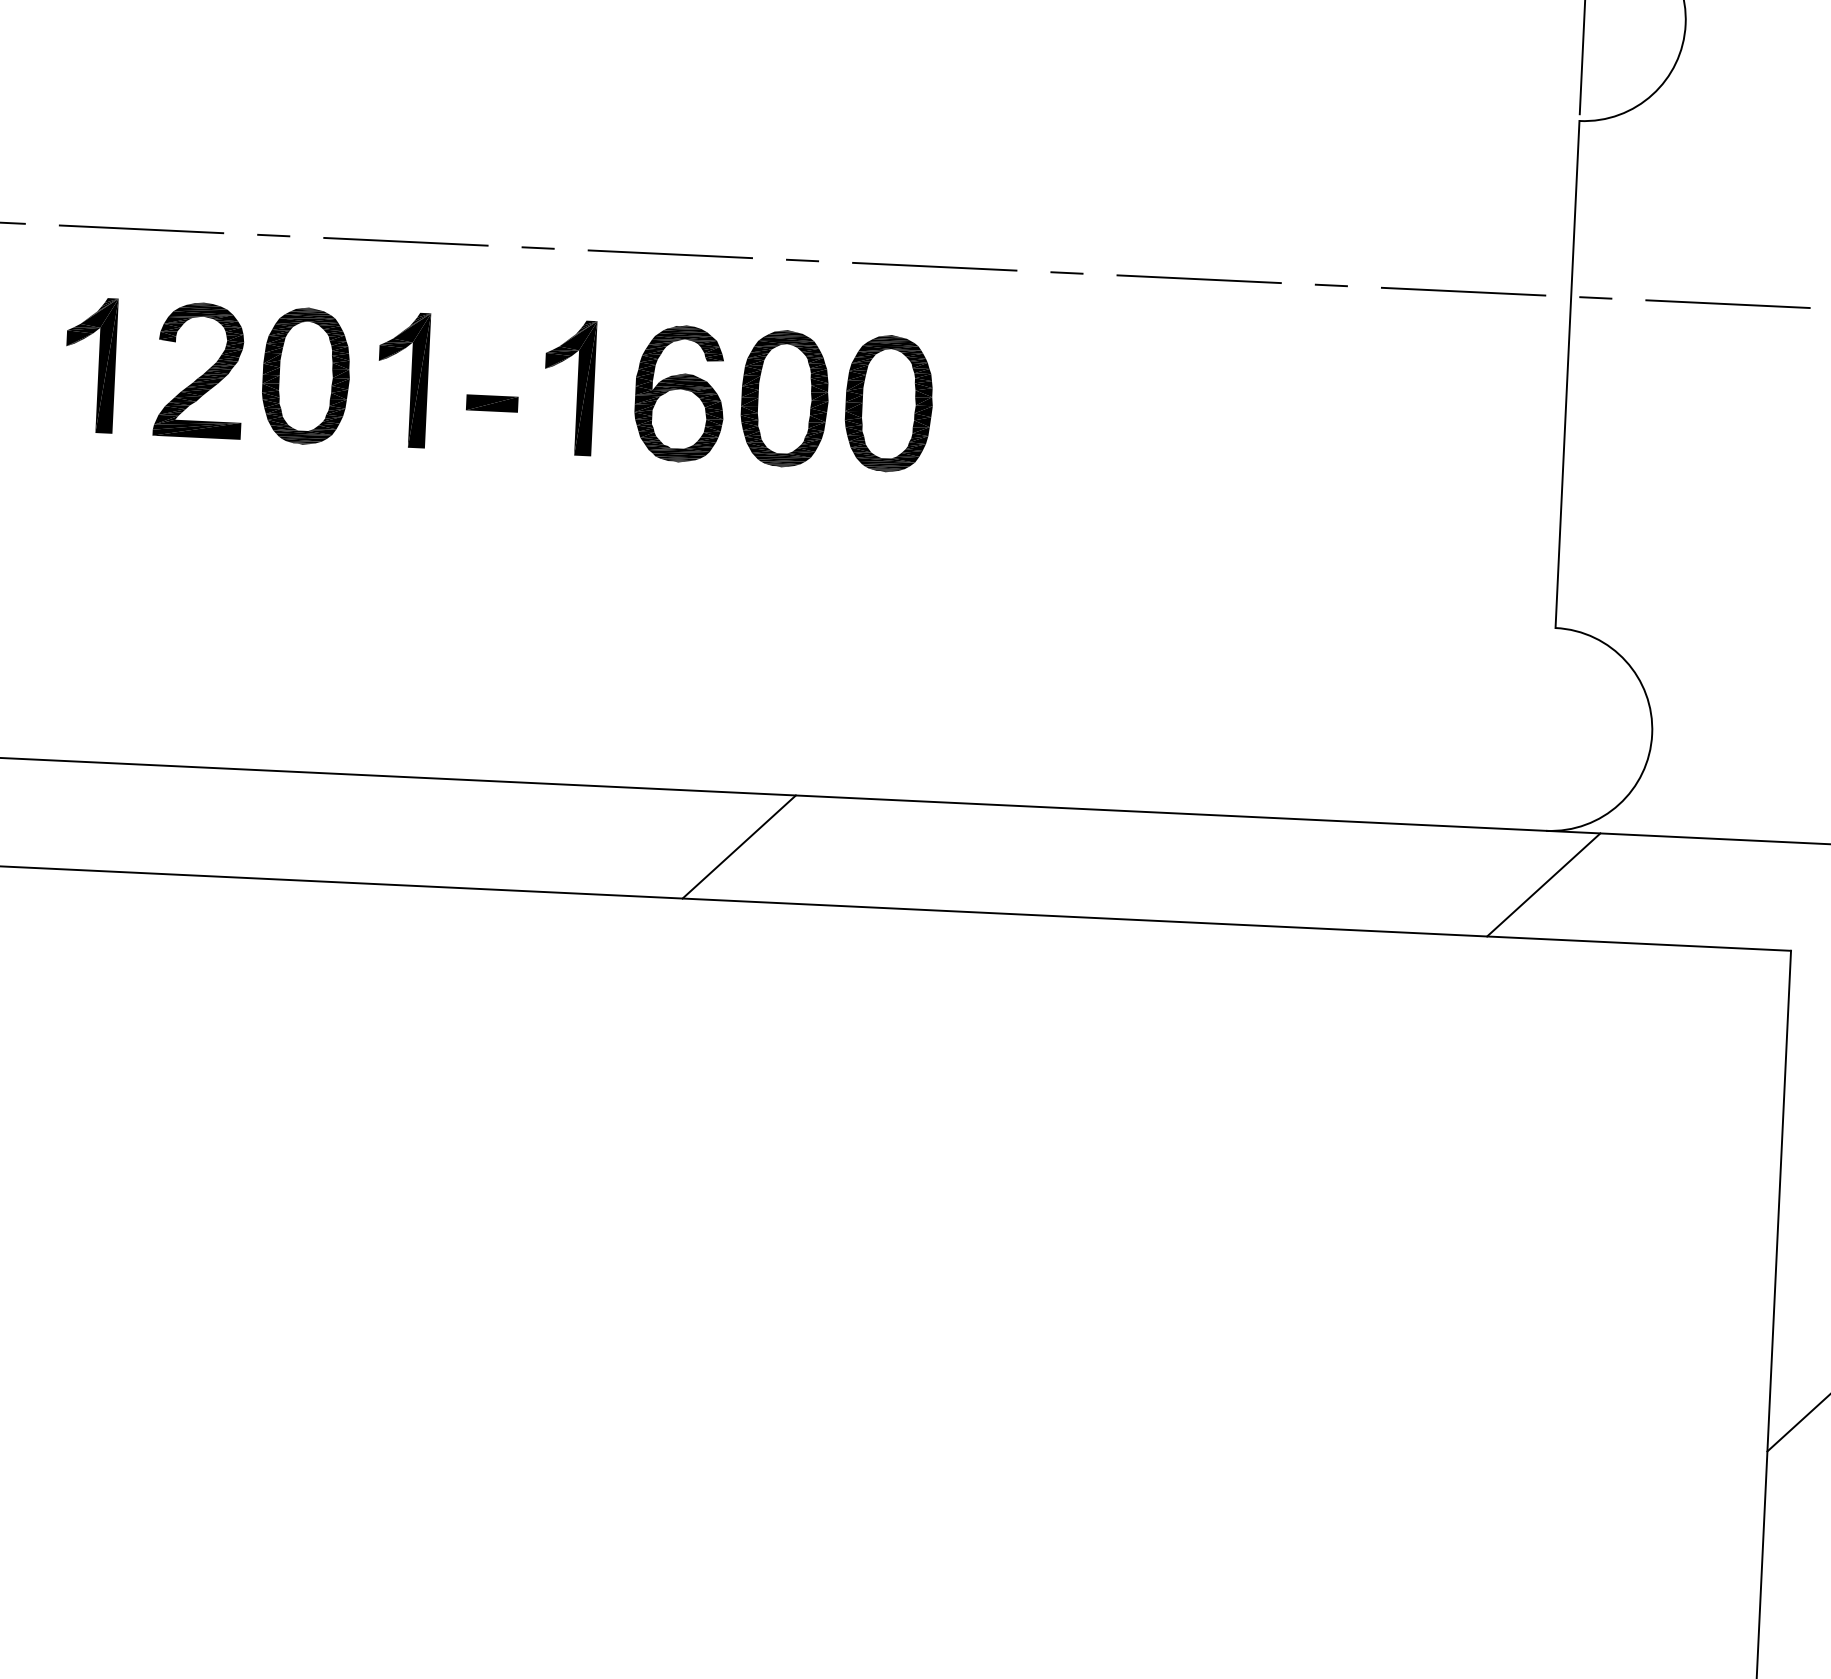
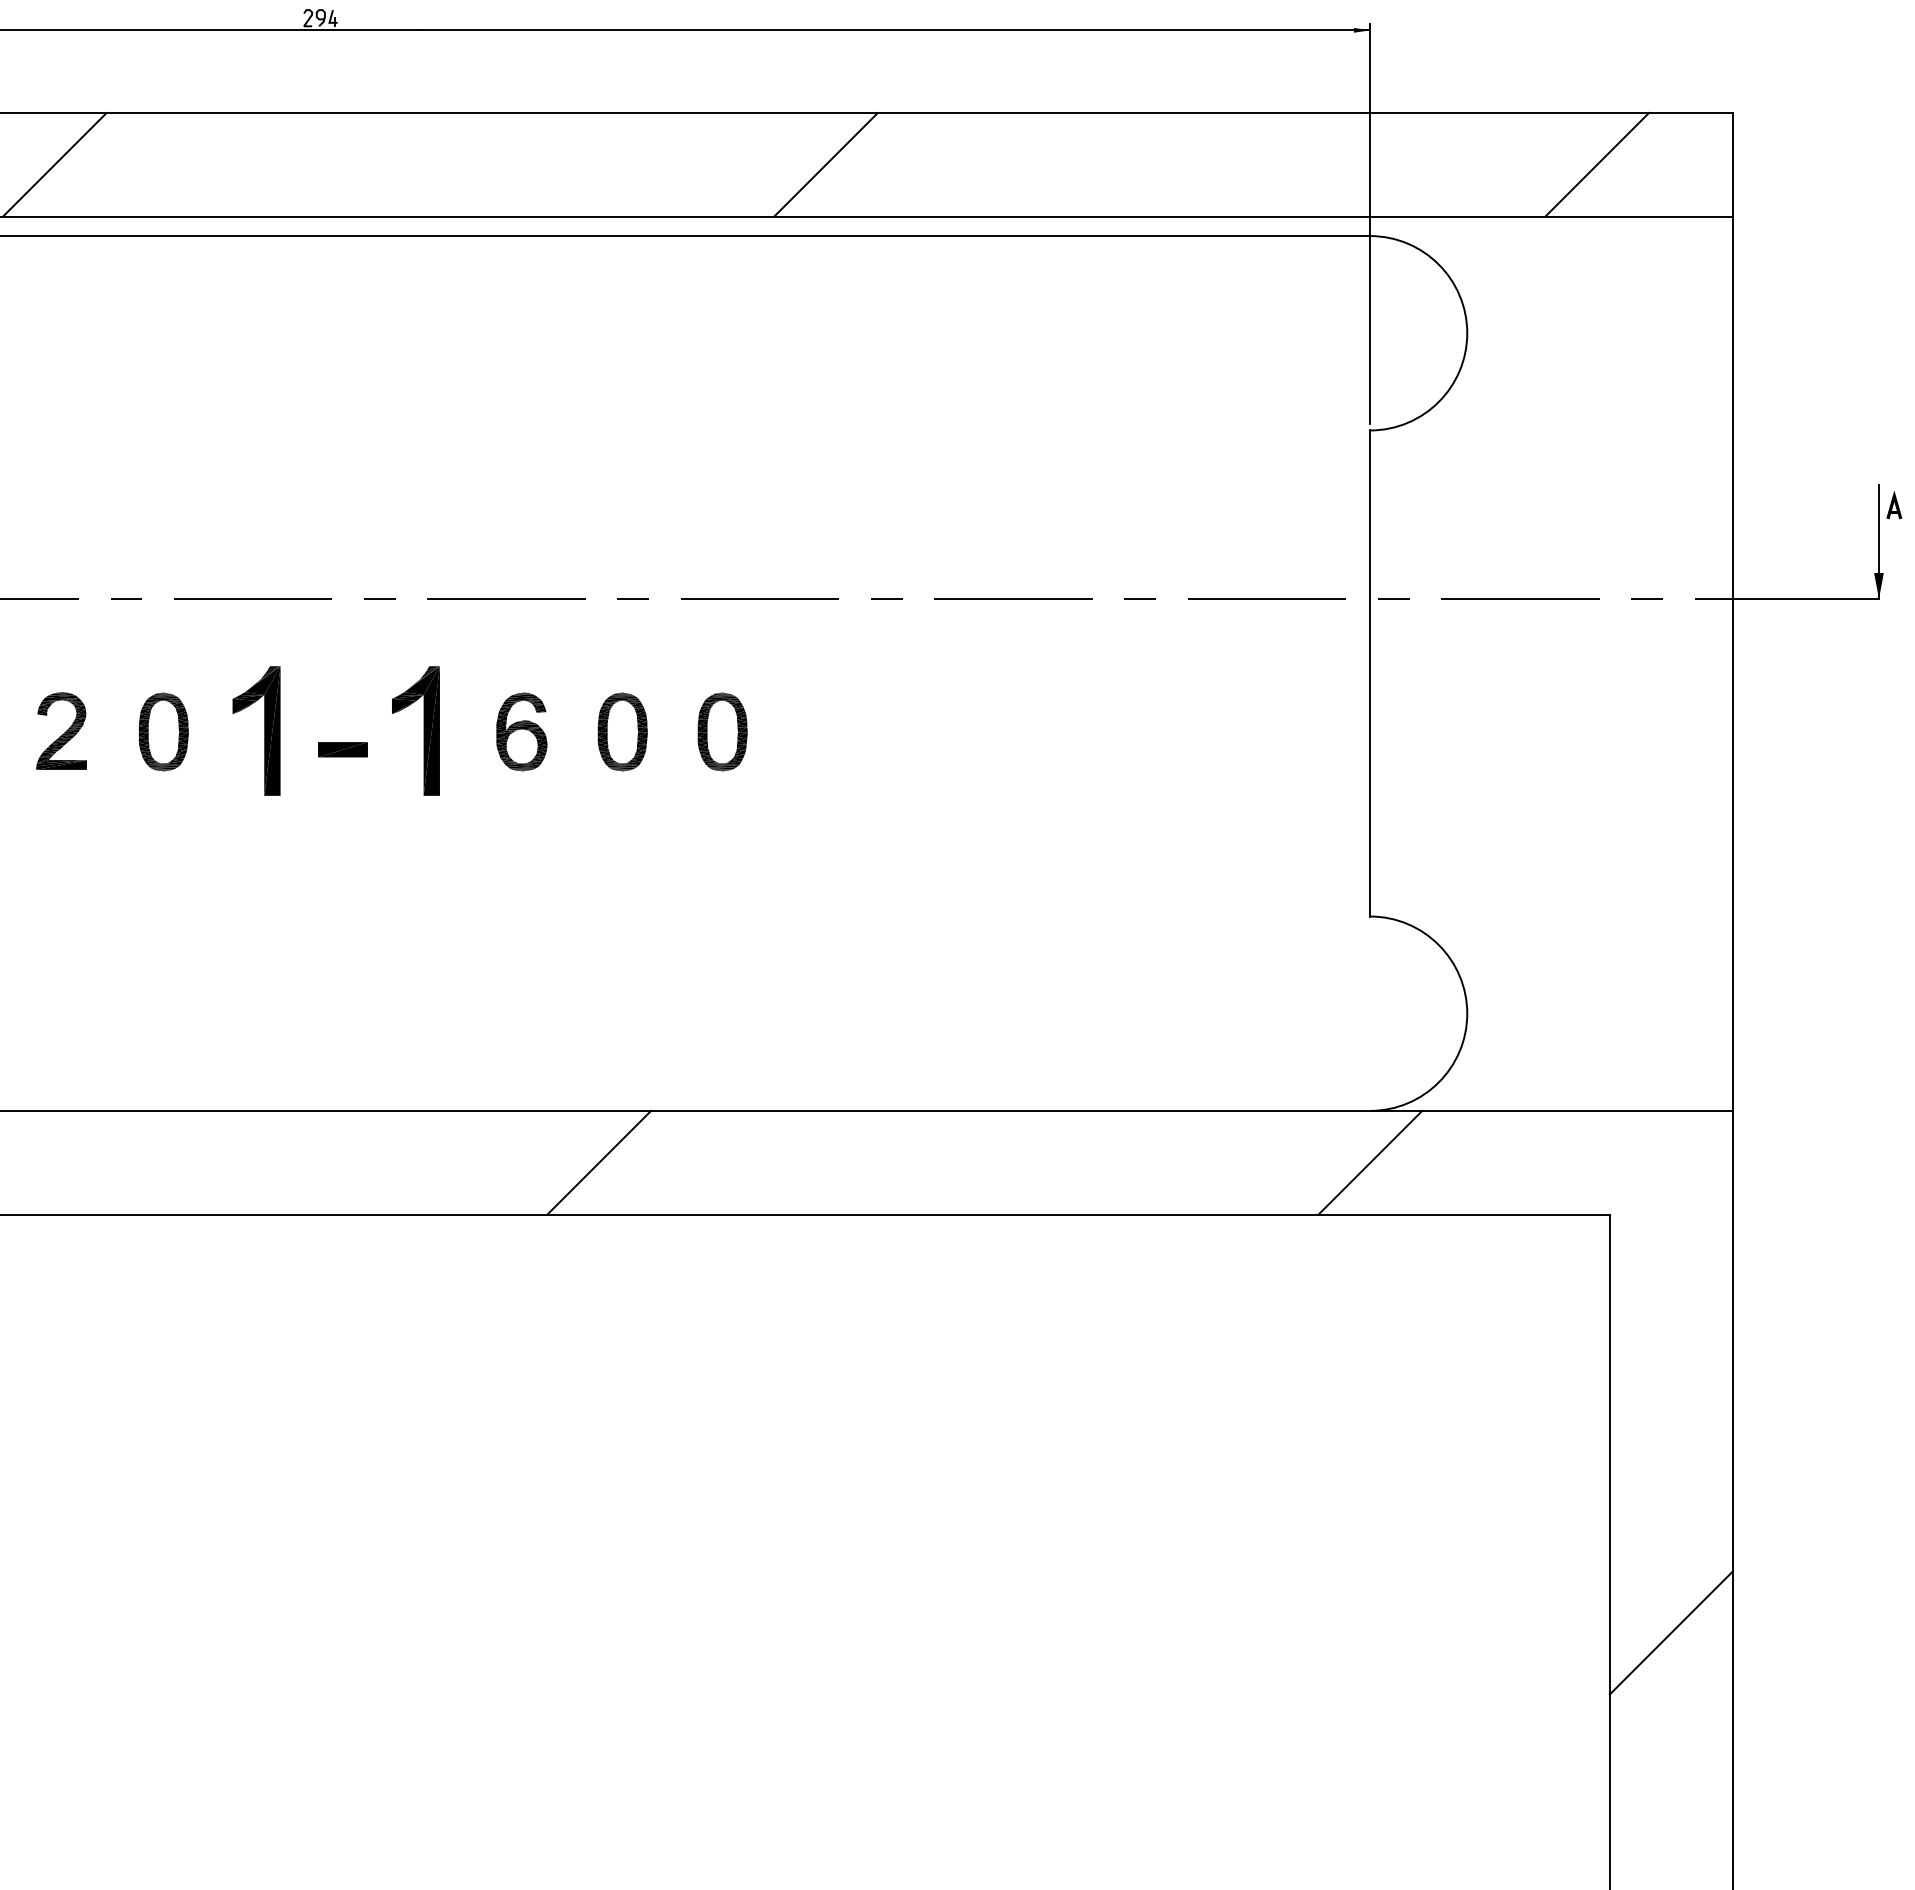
part: (199, 369) -> (61, 730), size x0.6
part: (305, 375) -> (163, 731), size x0.6
part: (679, 393) -> (521, 731), size x0.6
part: (784, 398) -> (622, 731), size x0.6
part: (889, 403) -> (722, 731), size x0.6

